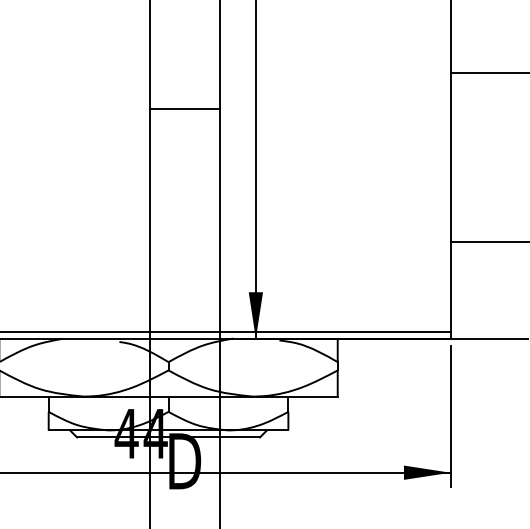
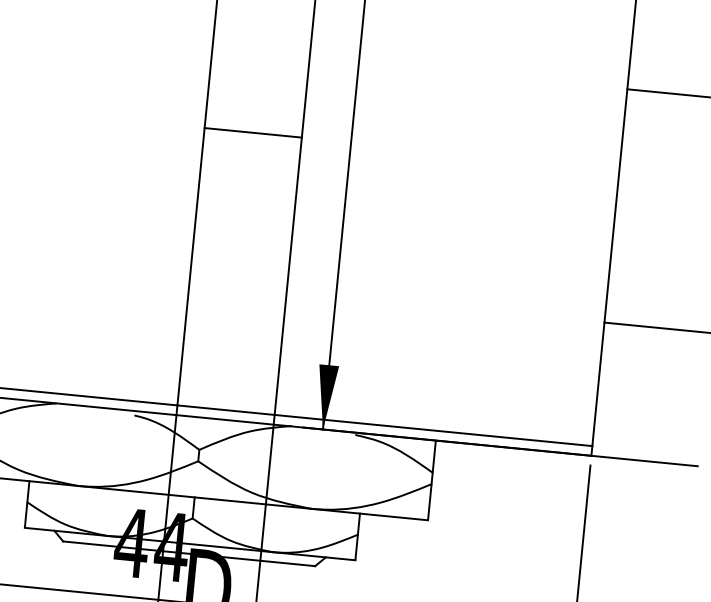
line: (184, 108) -> (252, 132), moved

